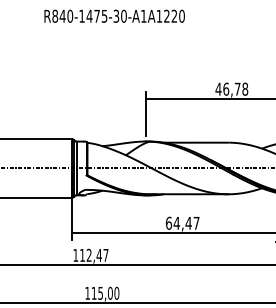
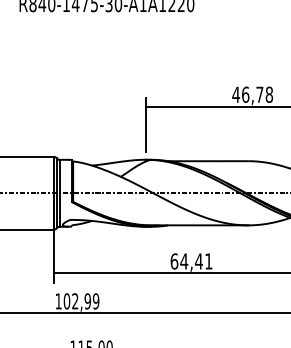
text: (196, 223) -> (208, 261), 64,47 -> 64,41
text: (94, 254) -> (81, 300), 112,47 -> 102,99

